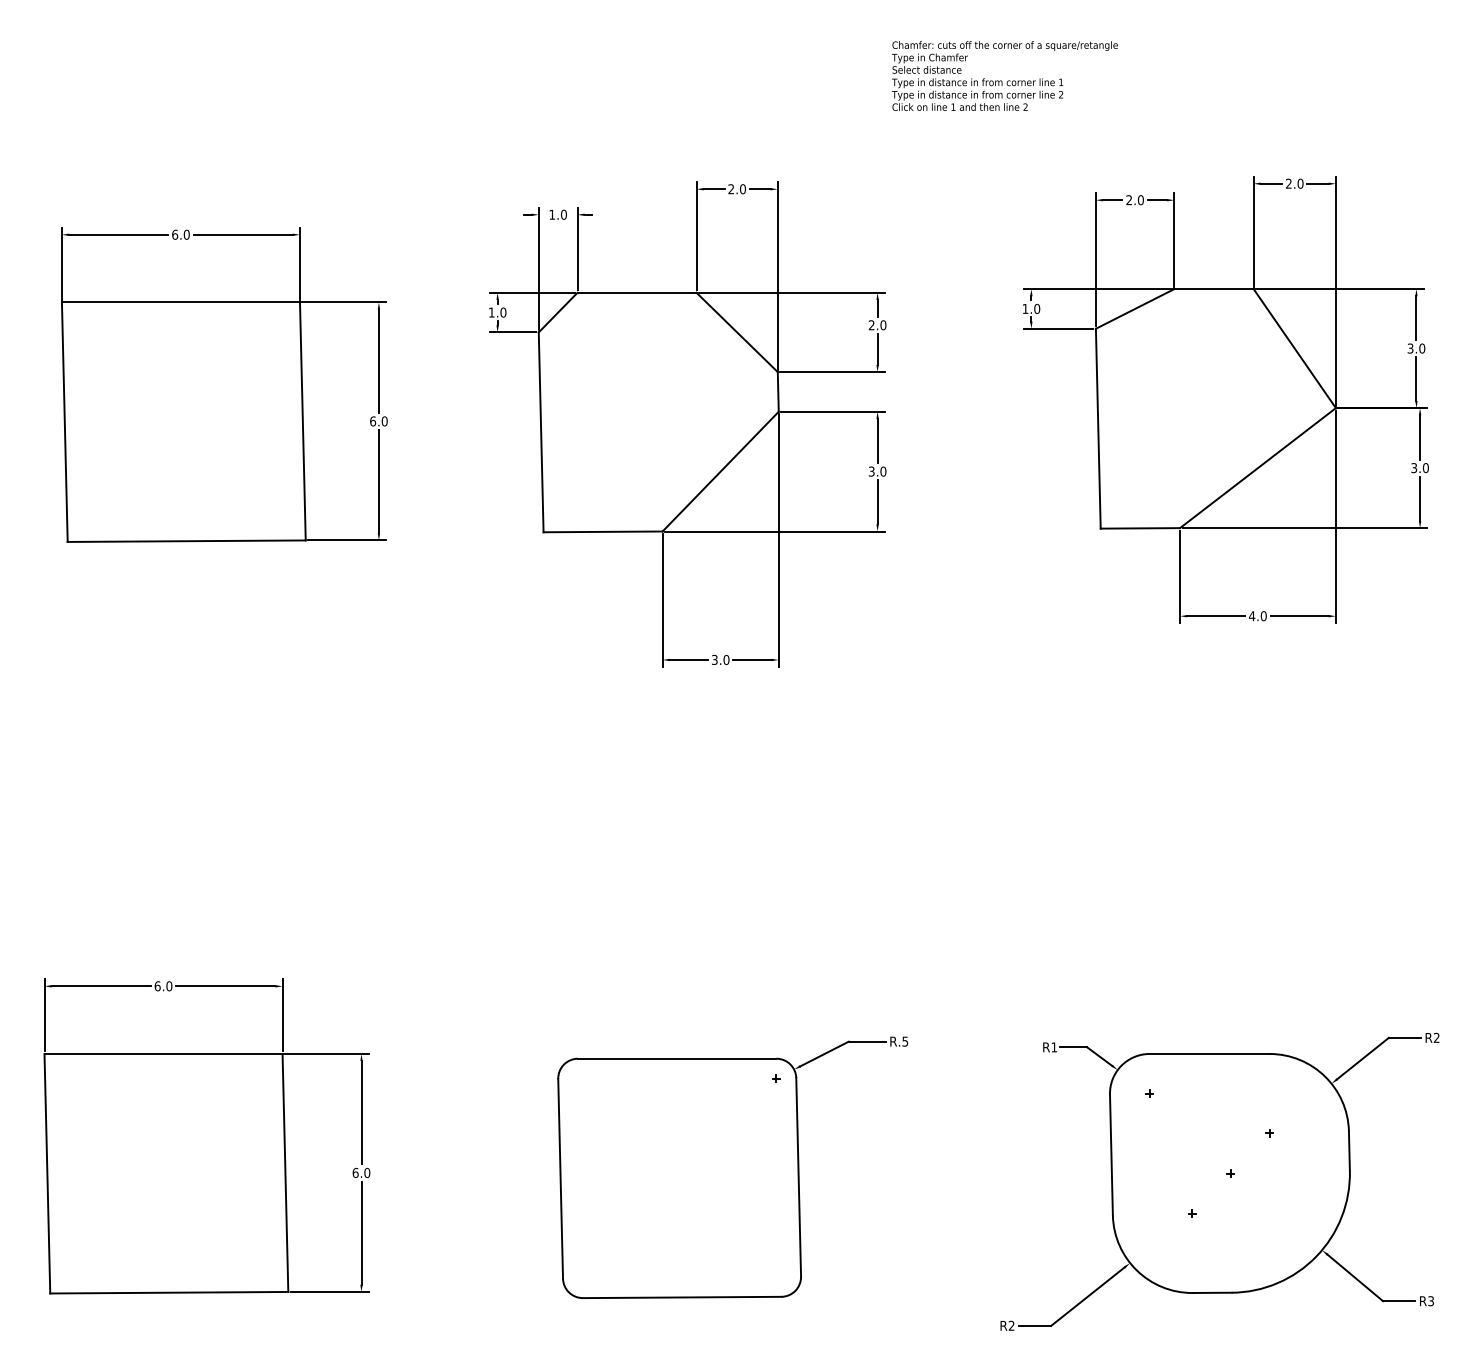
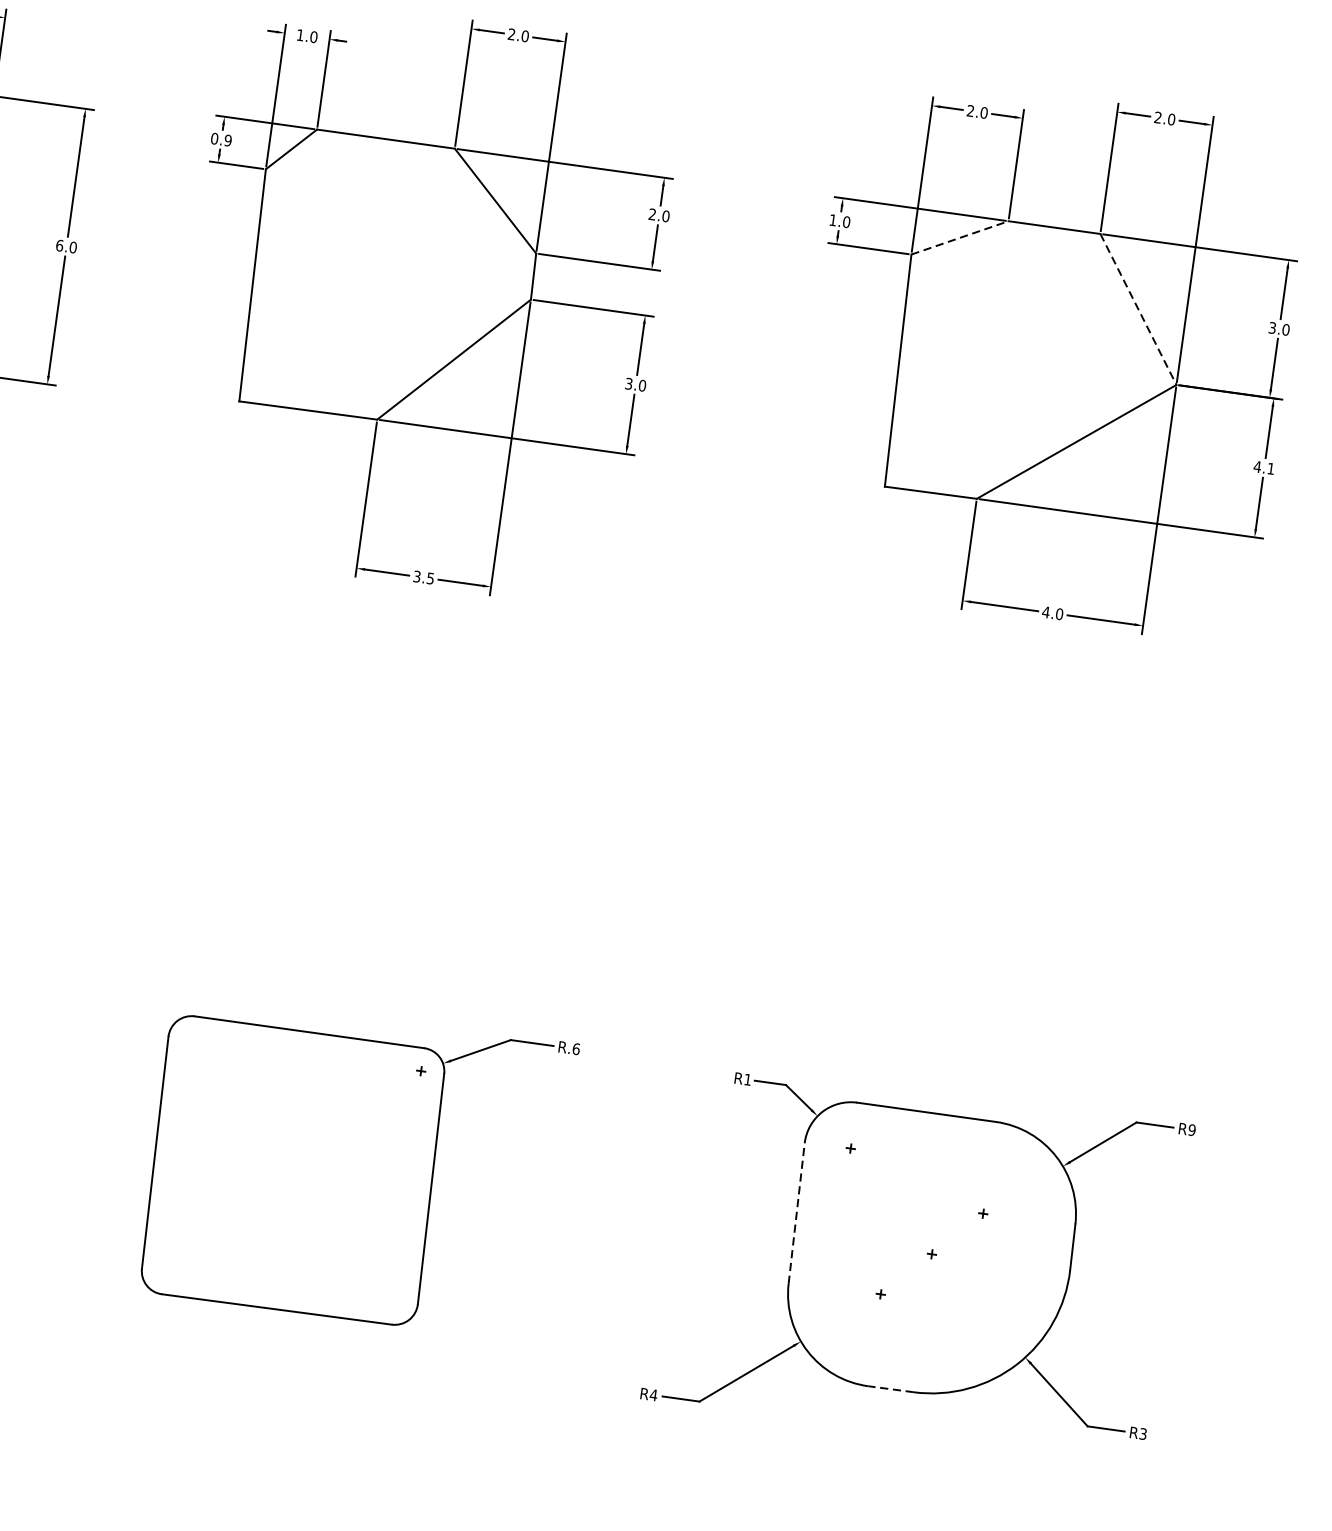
line: (1135, 308) -> (960, 237), solid -> dashed
text: (497, 312) -> (221, 139), 1.0 -> 0.9
line: (1295, 349) -> (1139, 310), solid -> dashed
text: (1419, 468) -> (1263, 468), 3.0 -> 4.1
text: (726, 659) -> (430, 578), 3.0 -> 3.5
text: (1436, 1037) -> (1191, 1129), R2 -> R9
text: (905, 1041) -> (576, 1049), R.5 -> R.6
line: (1111, 1154) -> (796, 1212), solid -> dashed
line: (1211, 1292) -> (890, 1388), solid -> dashed
text: (1011, 1325) -> (653, 1394), R2 -> R4

